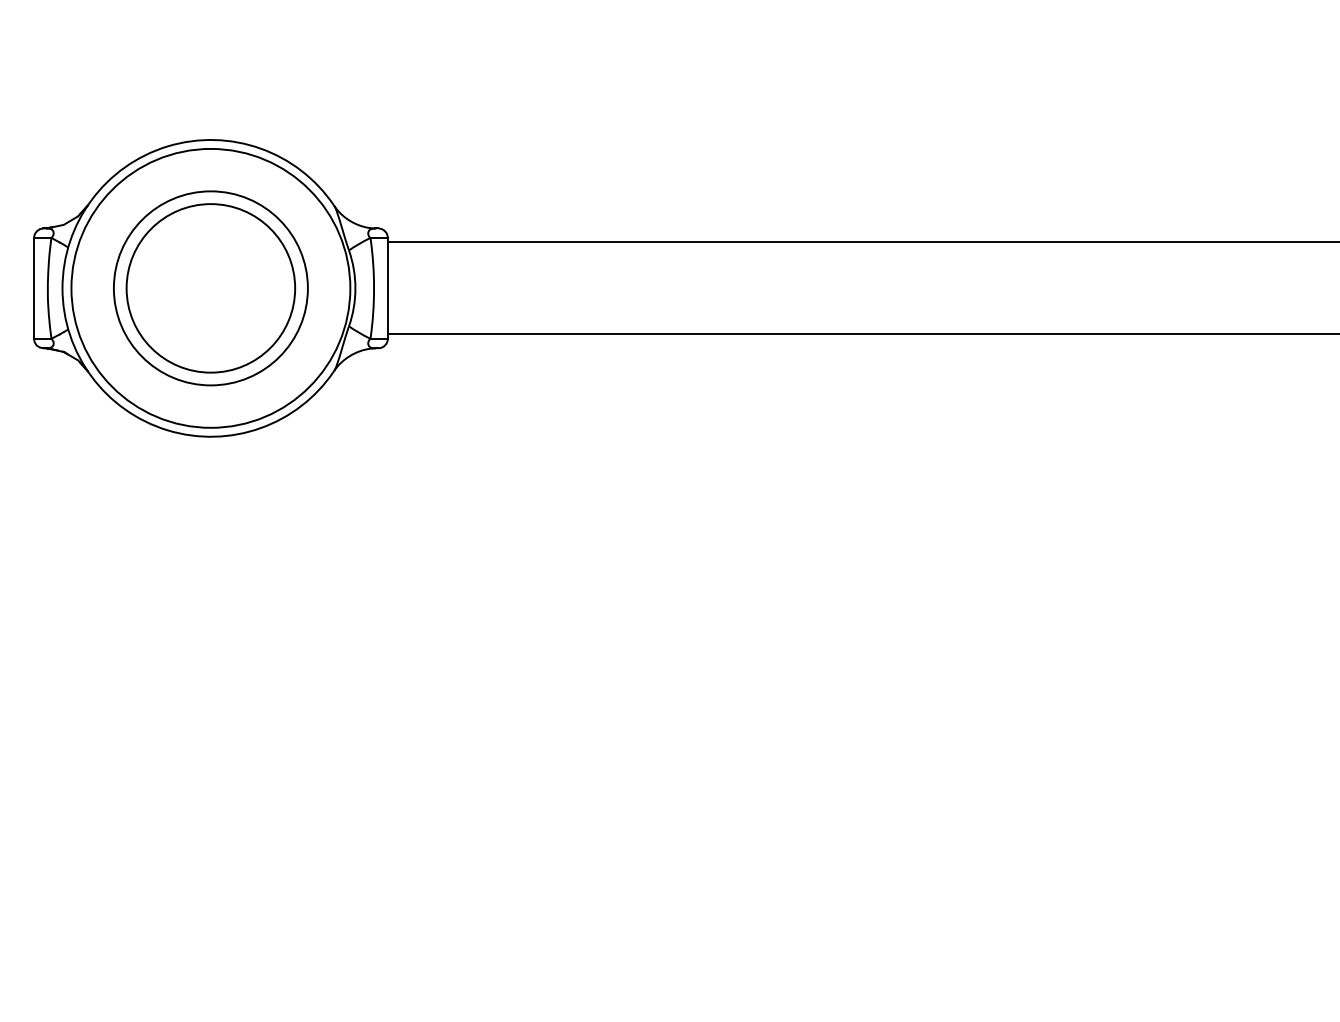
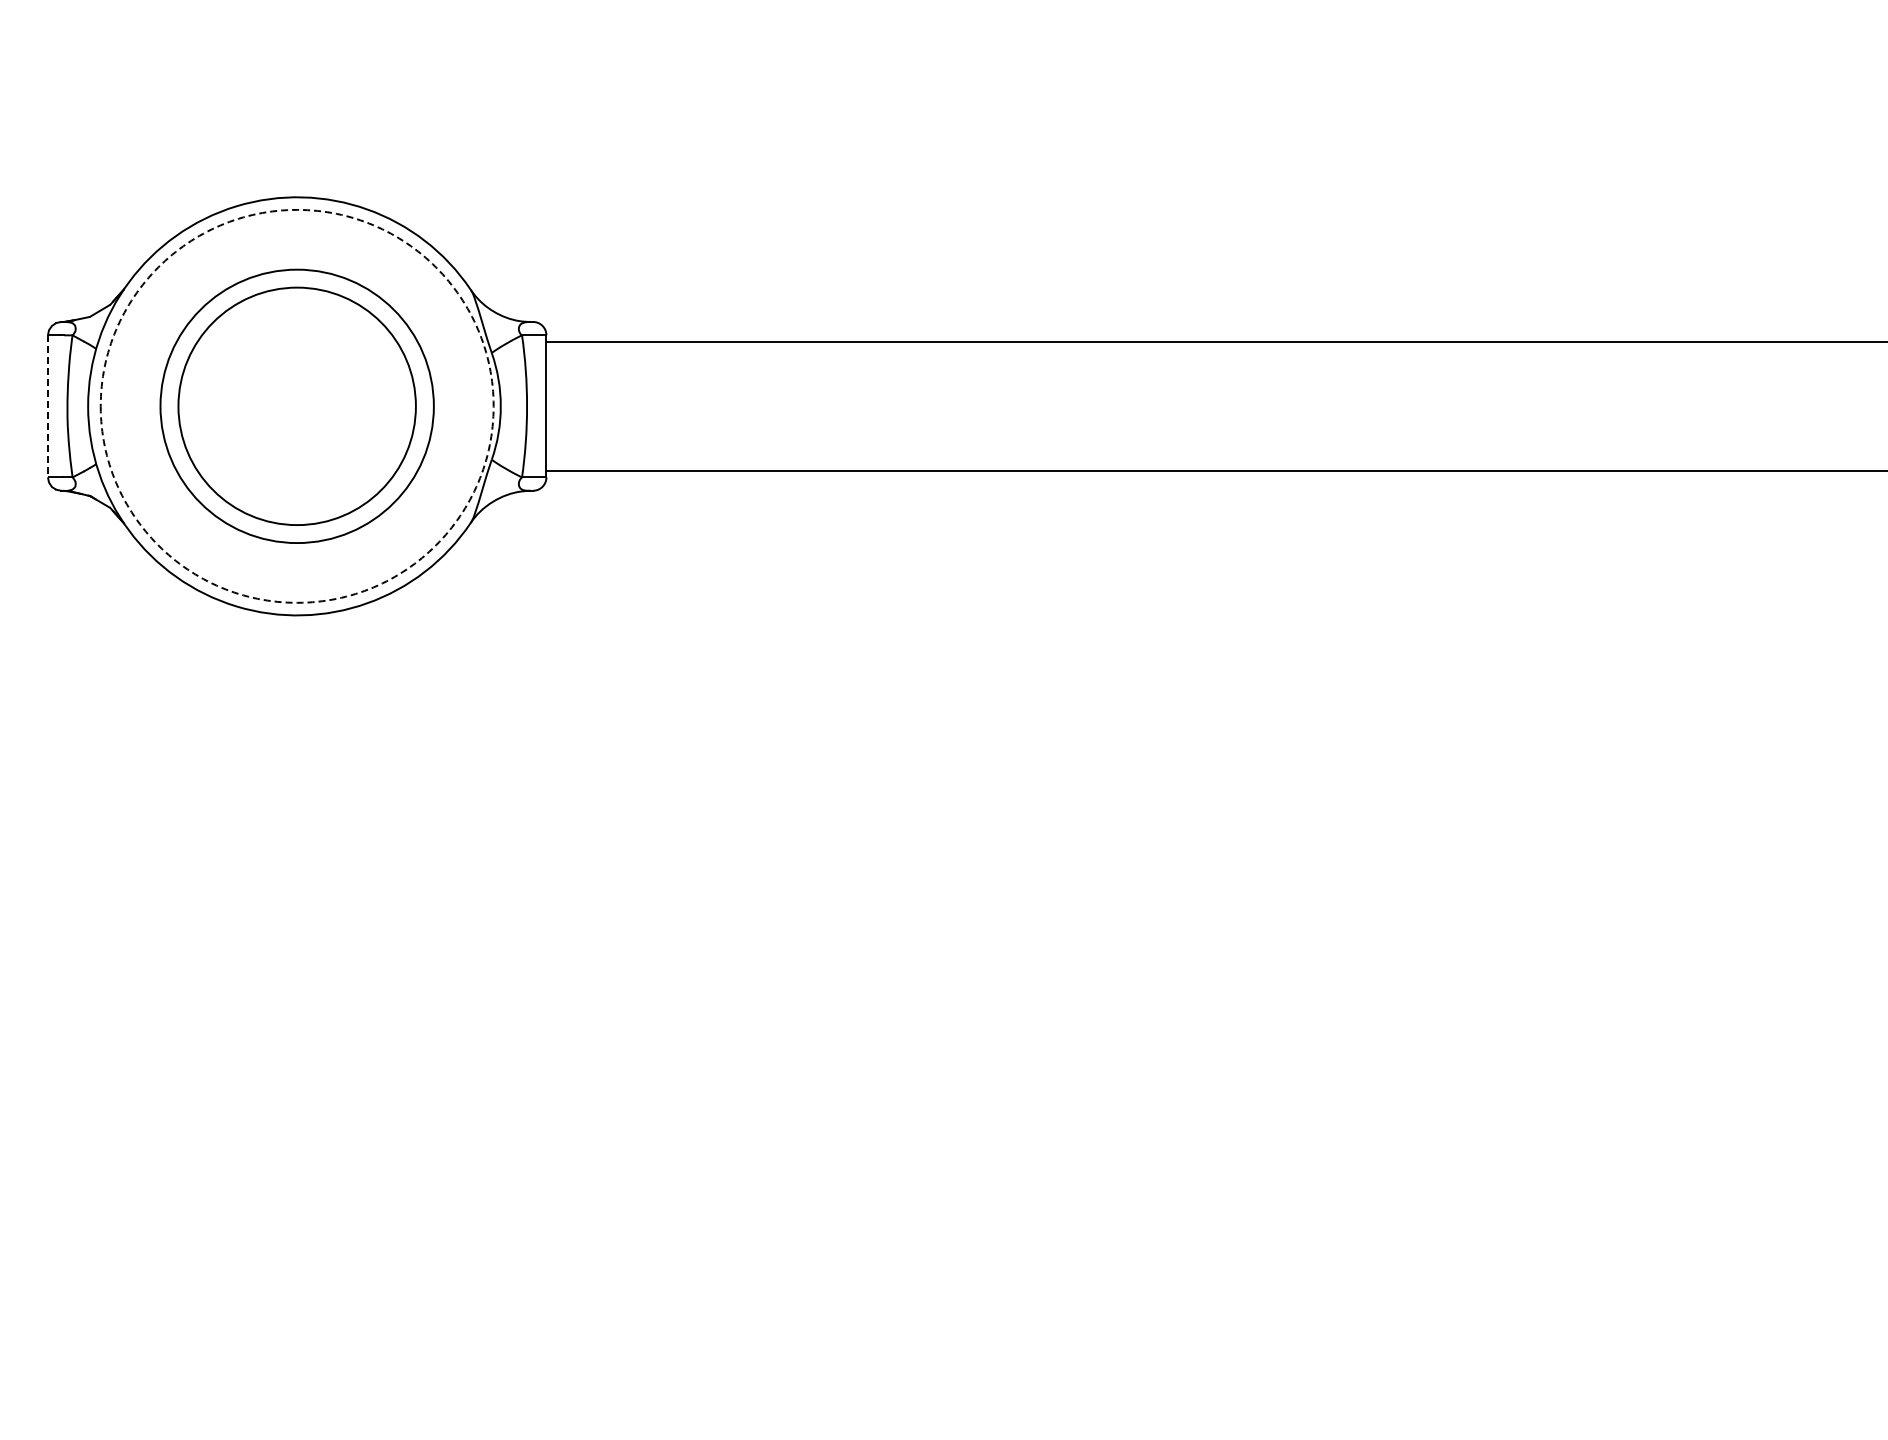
line: (33, 288) -> (47, 406), solid -> dashed
arc: (350, 288) -> (493, 406), solid -> dashed

